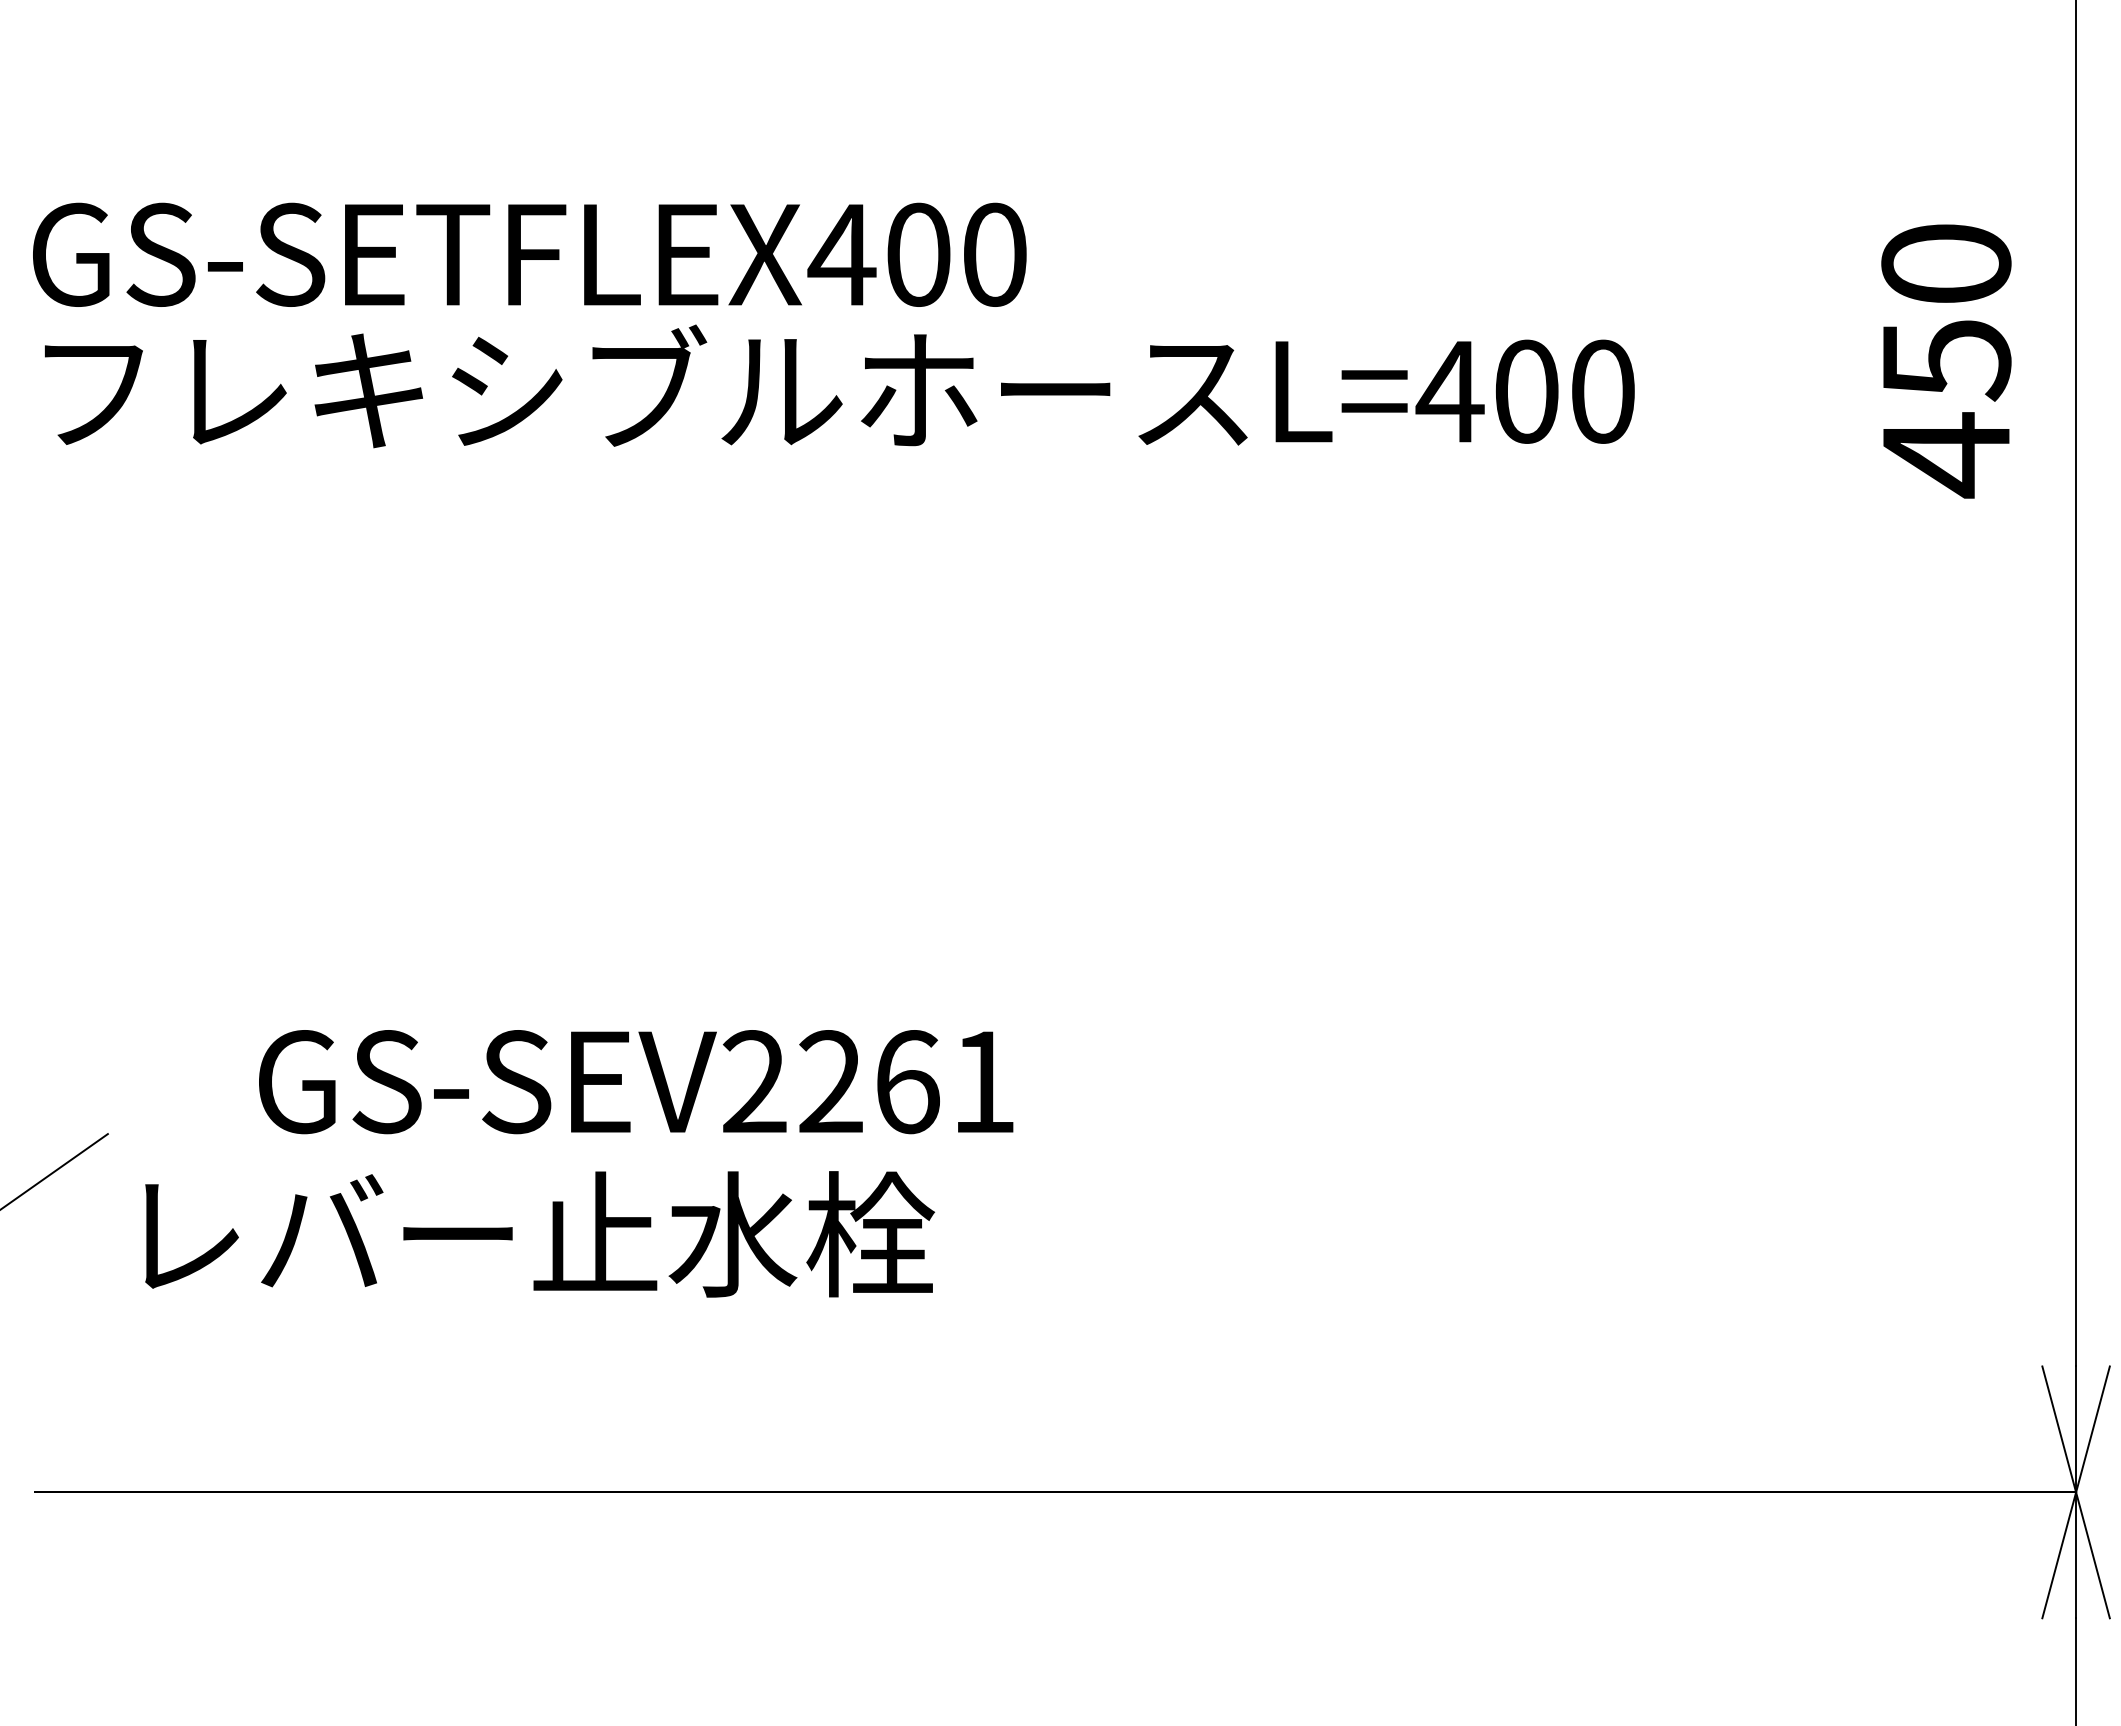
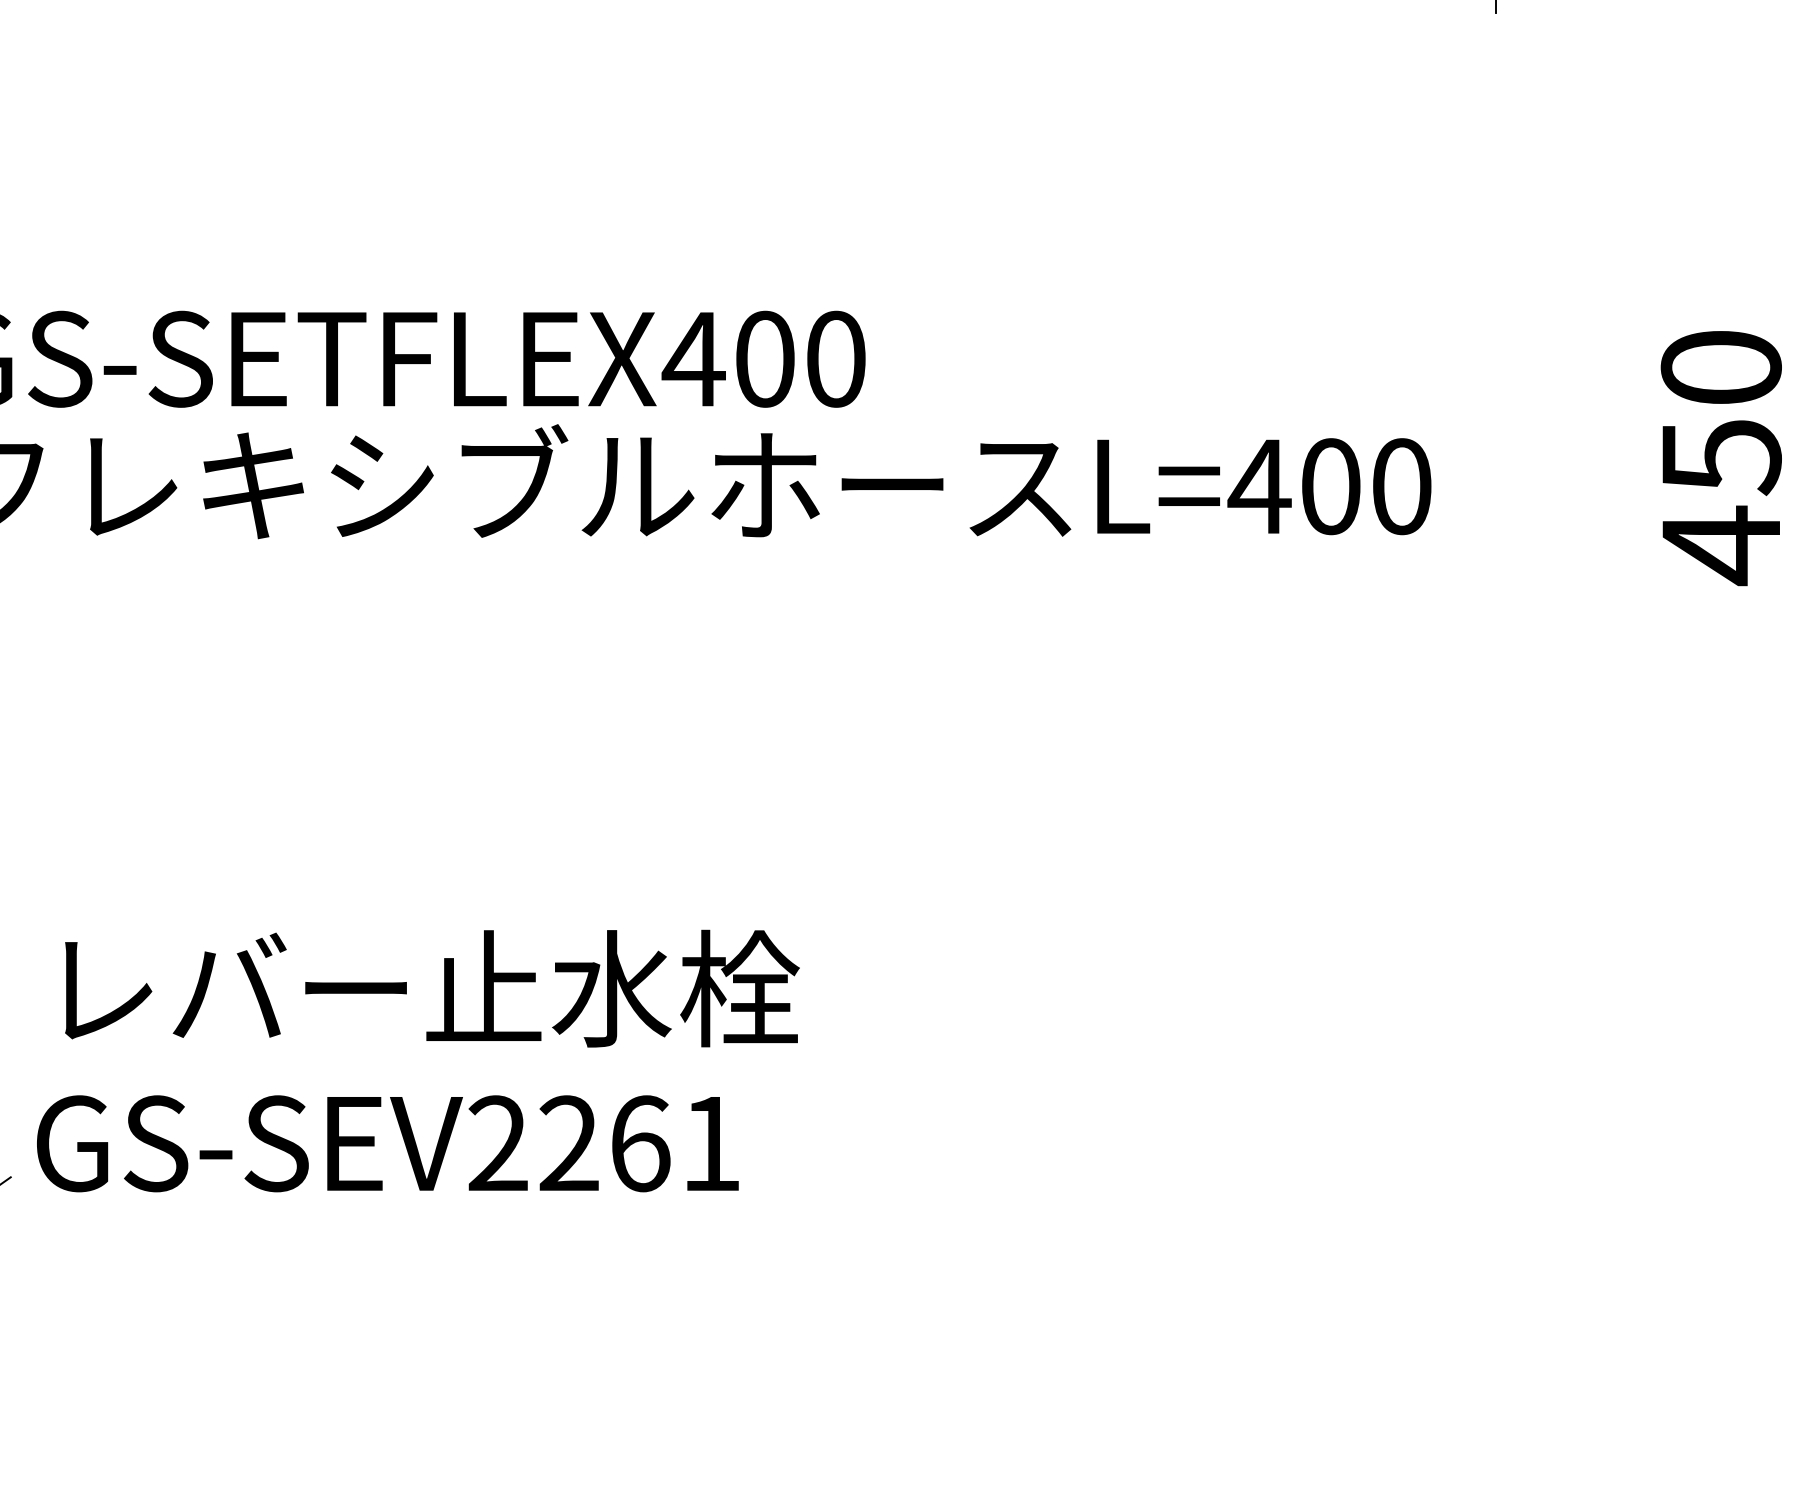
text: (636, 1082) -> (388, 1144), moved
text: (540, 1234) -> (432, 988), moved

